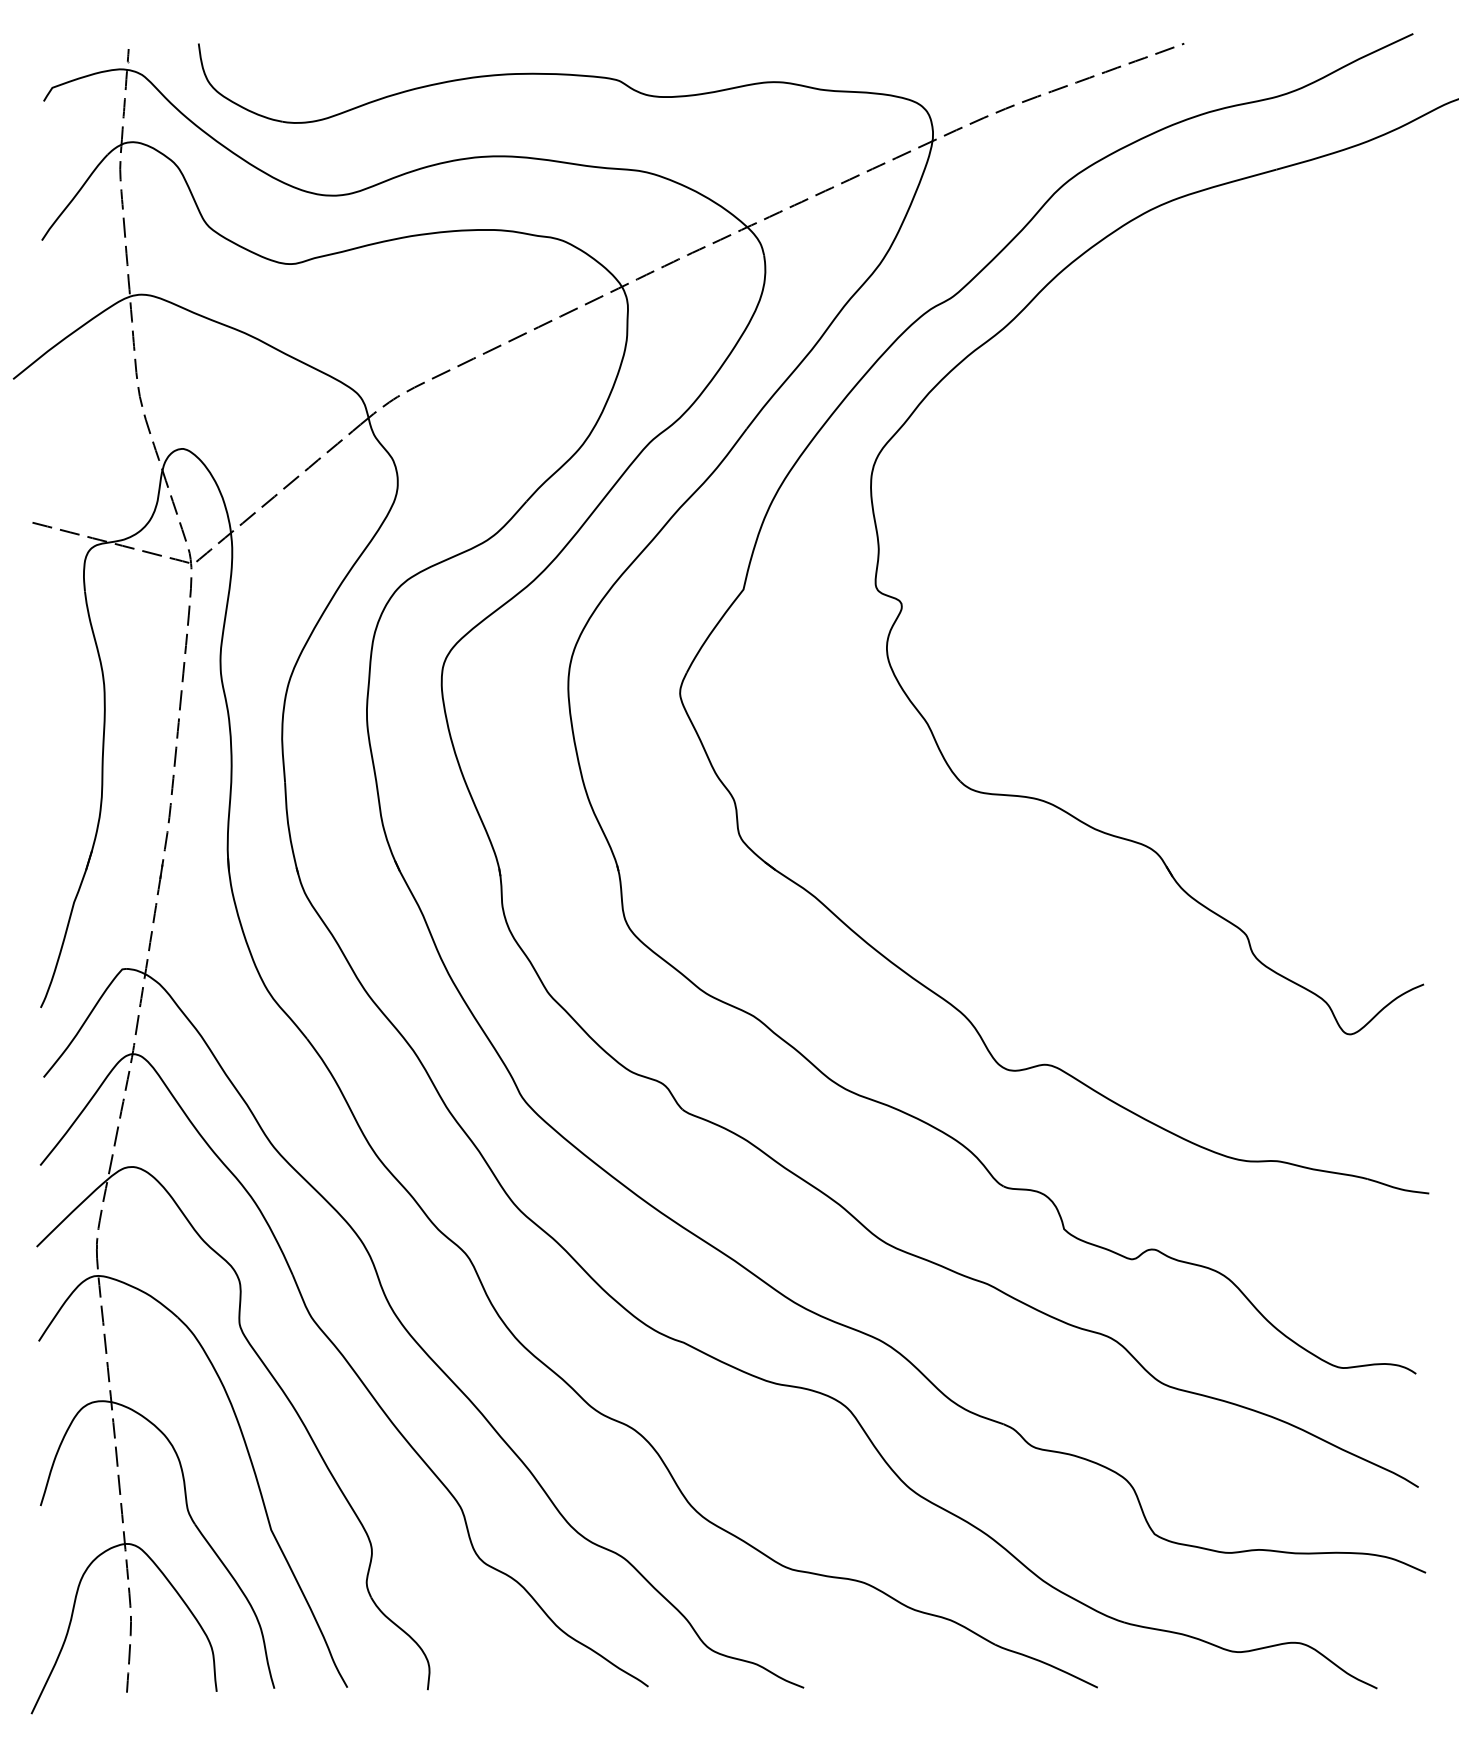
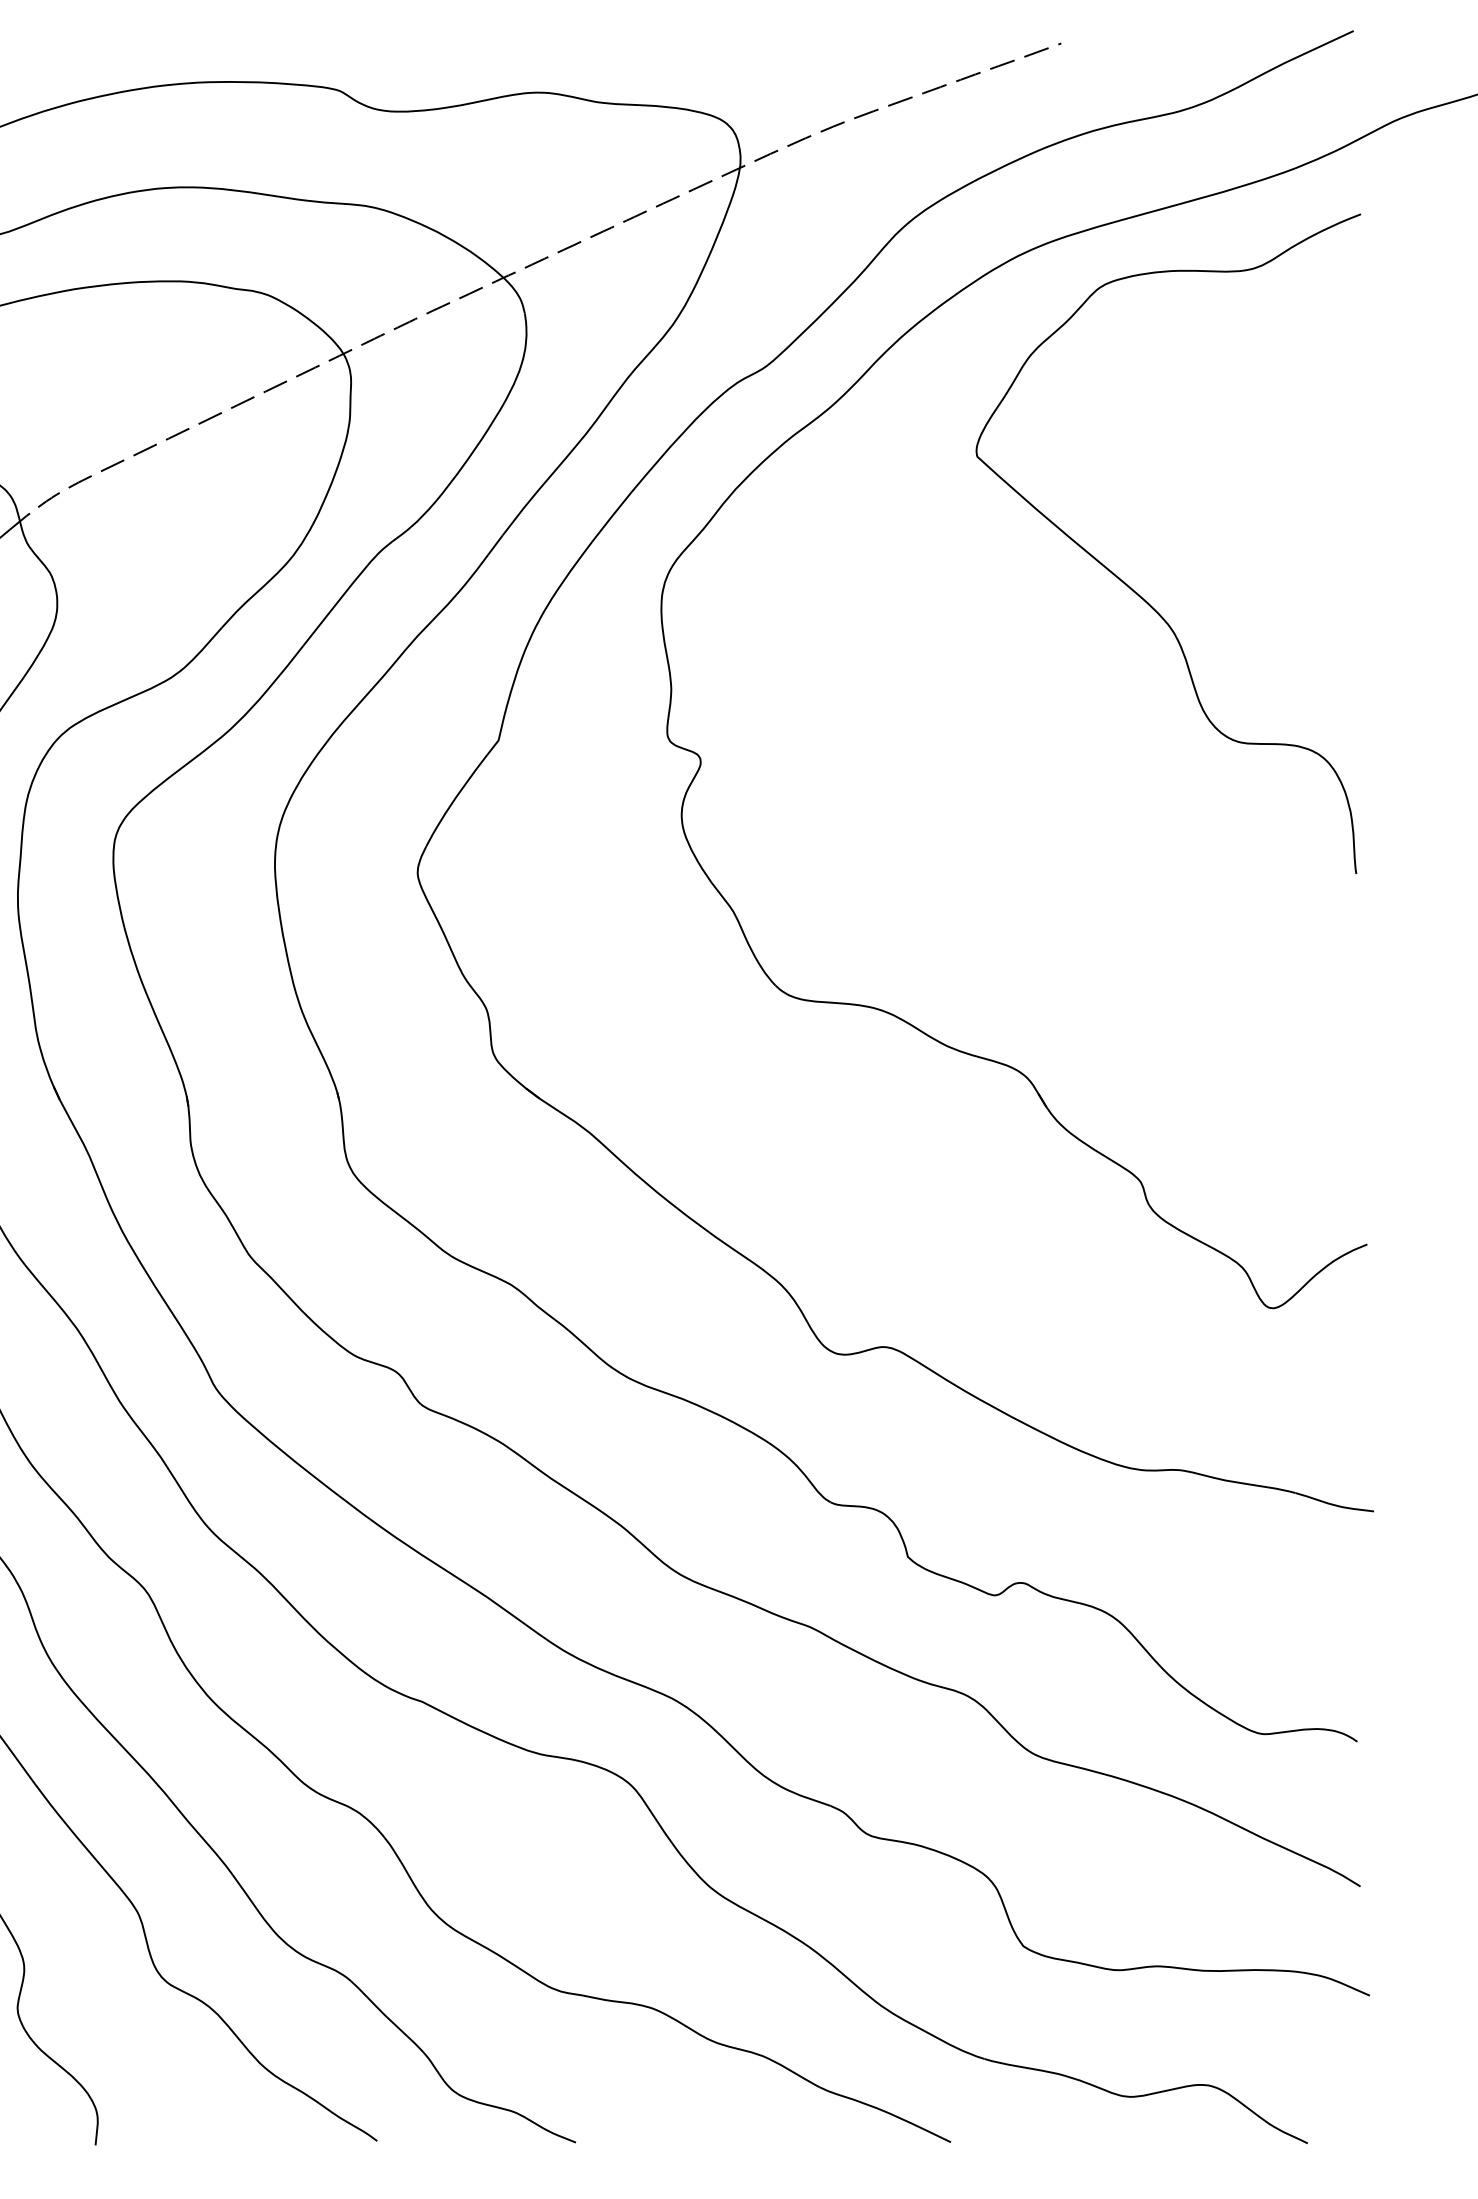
curve: (1239, 469) -> (1131, 587), added

